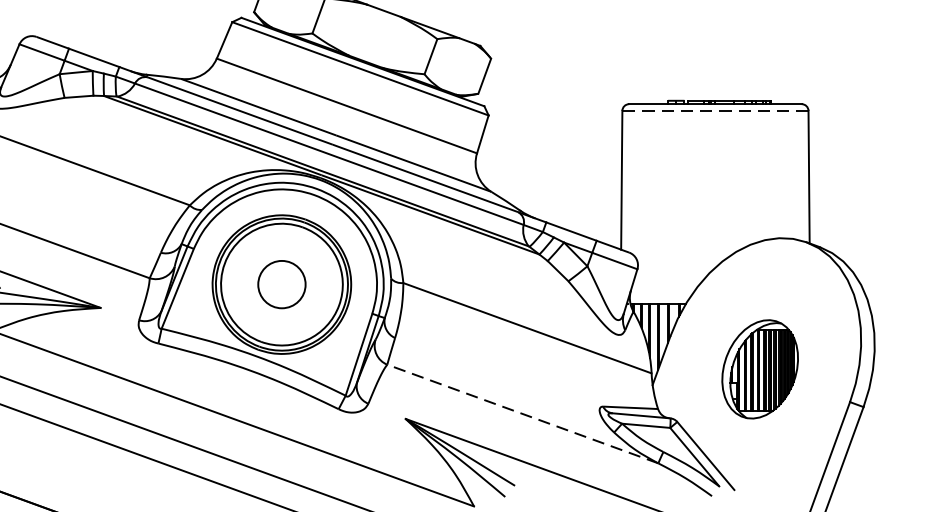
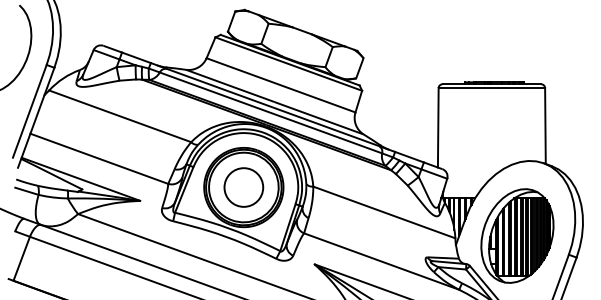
line: (714, 111) -> (491, 88), dashed -> solid
circle: (281, 284) -> (243, 187), size x1.43
part: (760, 368) -> (517, 235), size x1.67
line: (522, 413) -> (381, 261), dashed -> solid

